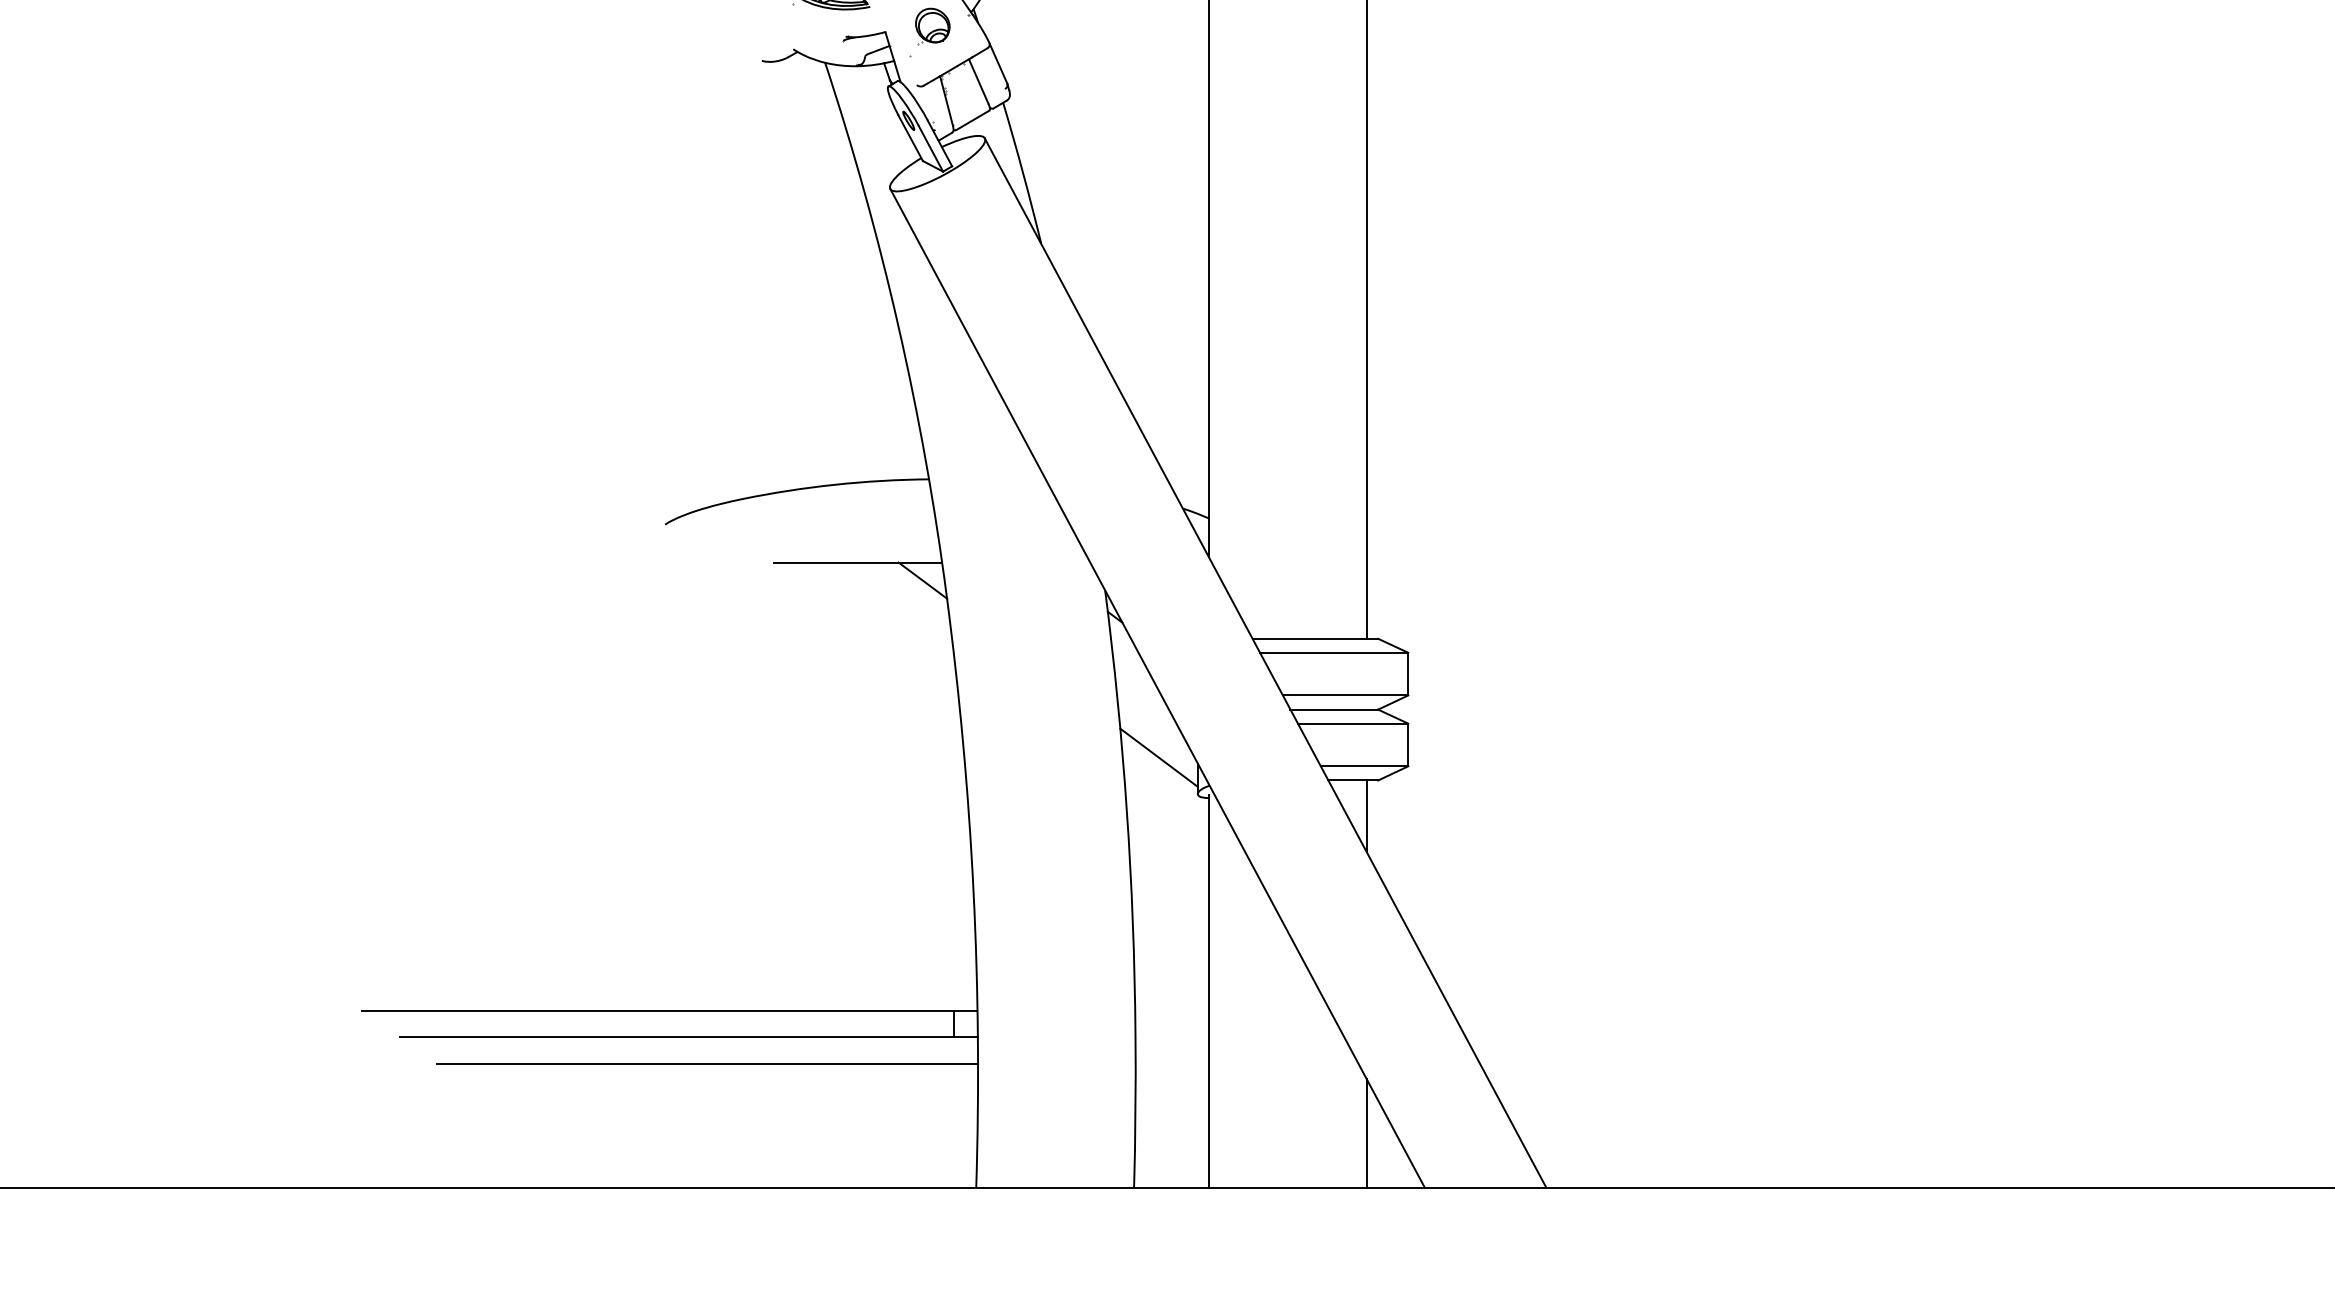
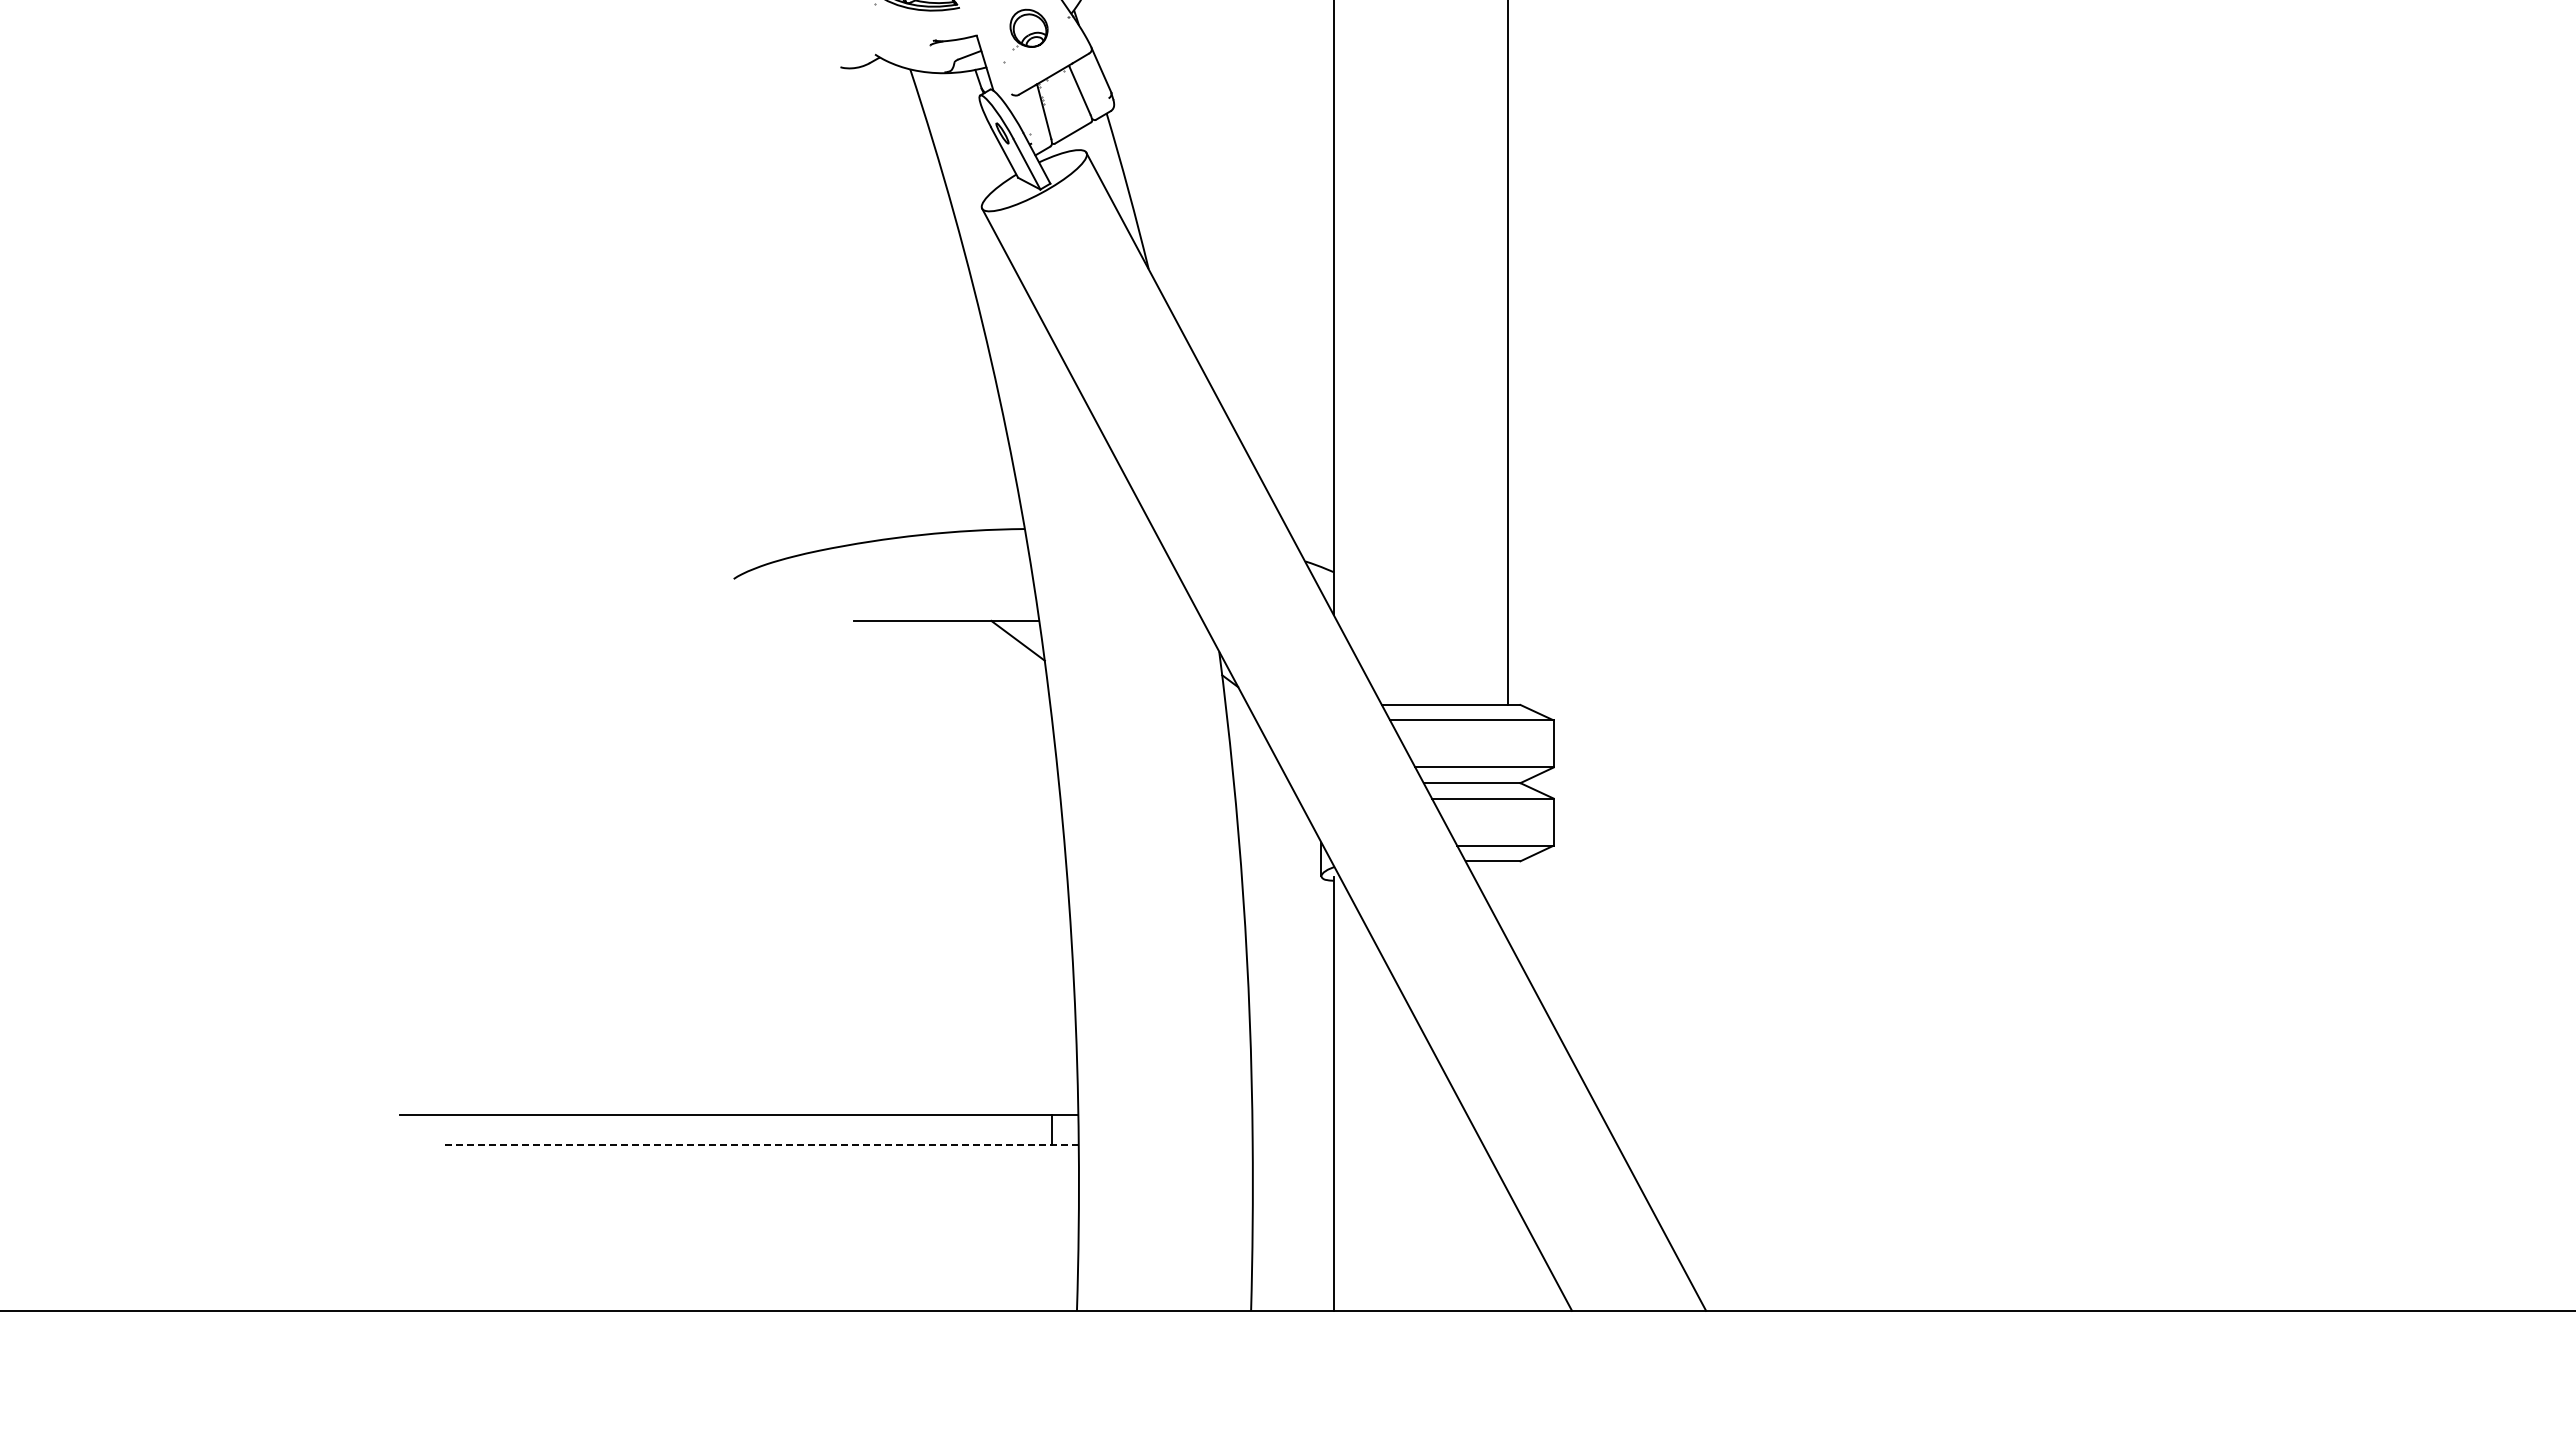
line: (1158, 758) -> (1278, 836), removed
line: (1366, 816) -> (1507, 900), removed
line: (688, 1037) -> (759, 1144), solid -> dashed
line: (707, 1064) -> (780, 1174), removed
line: (1366, 1133) -> (1507, 1250), removed

